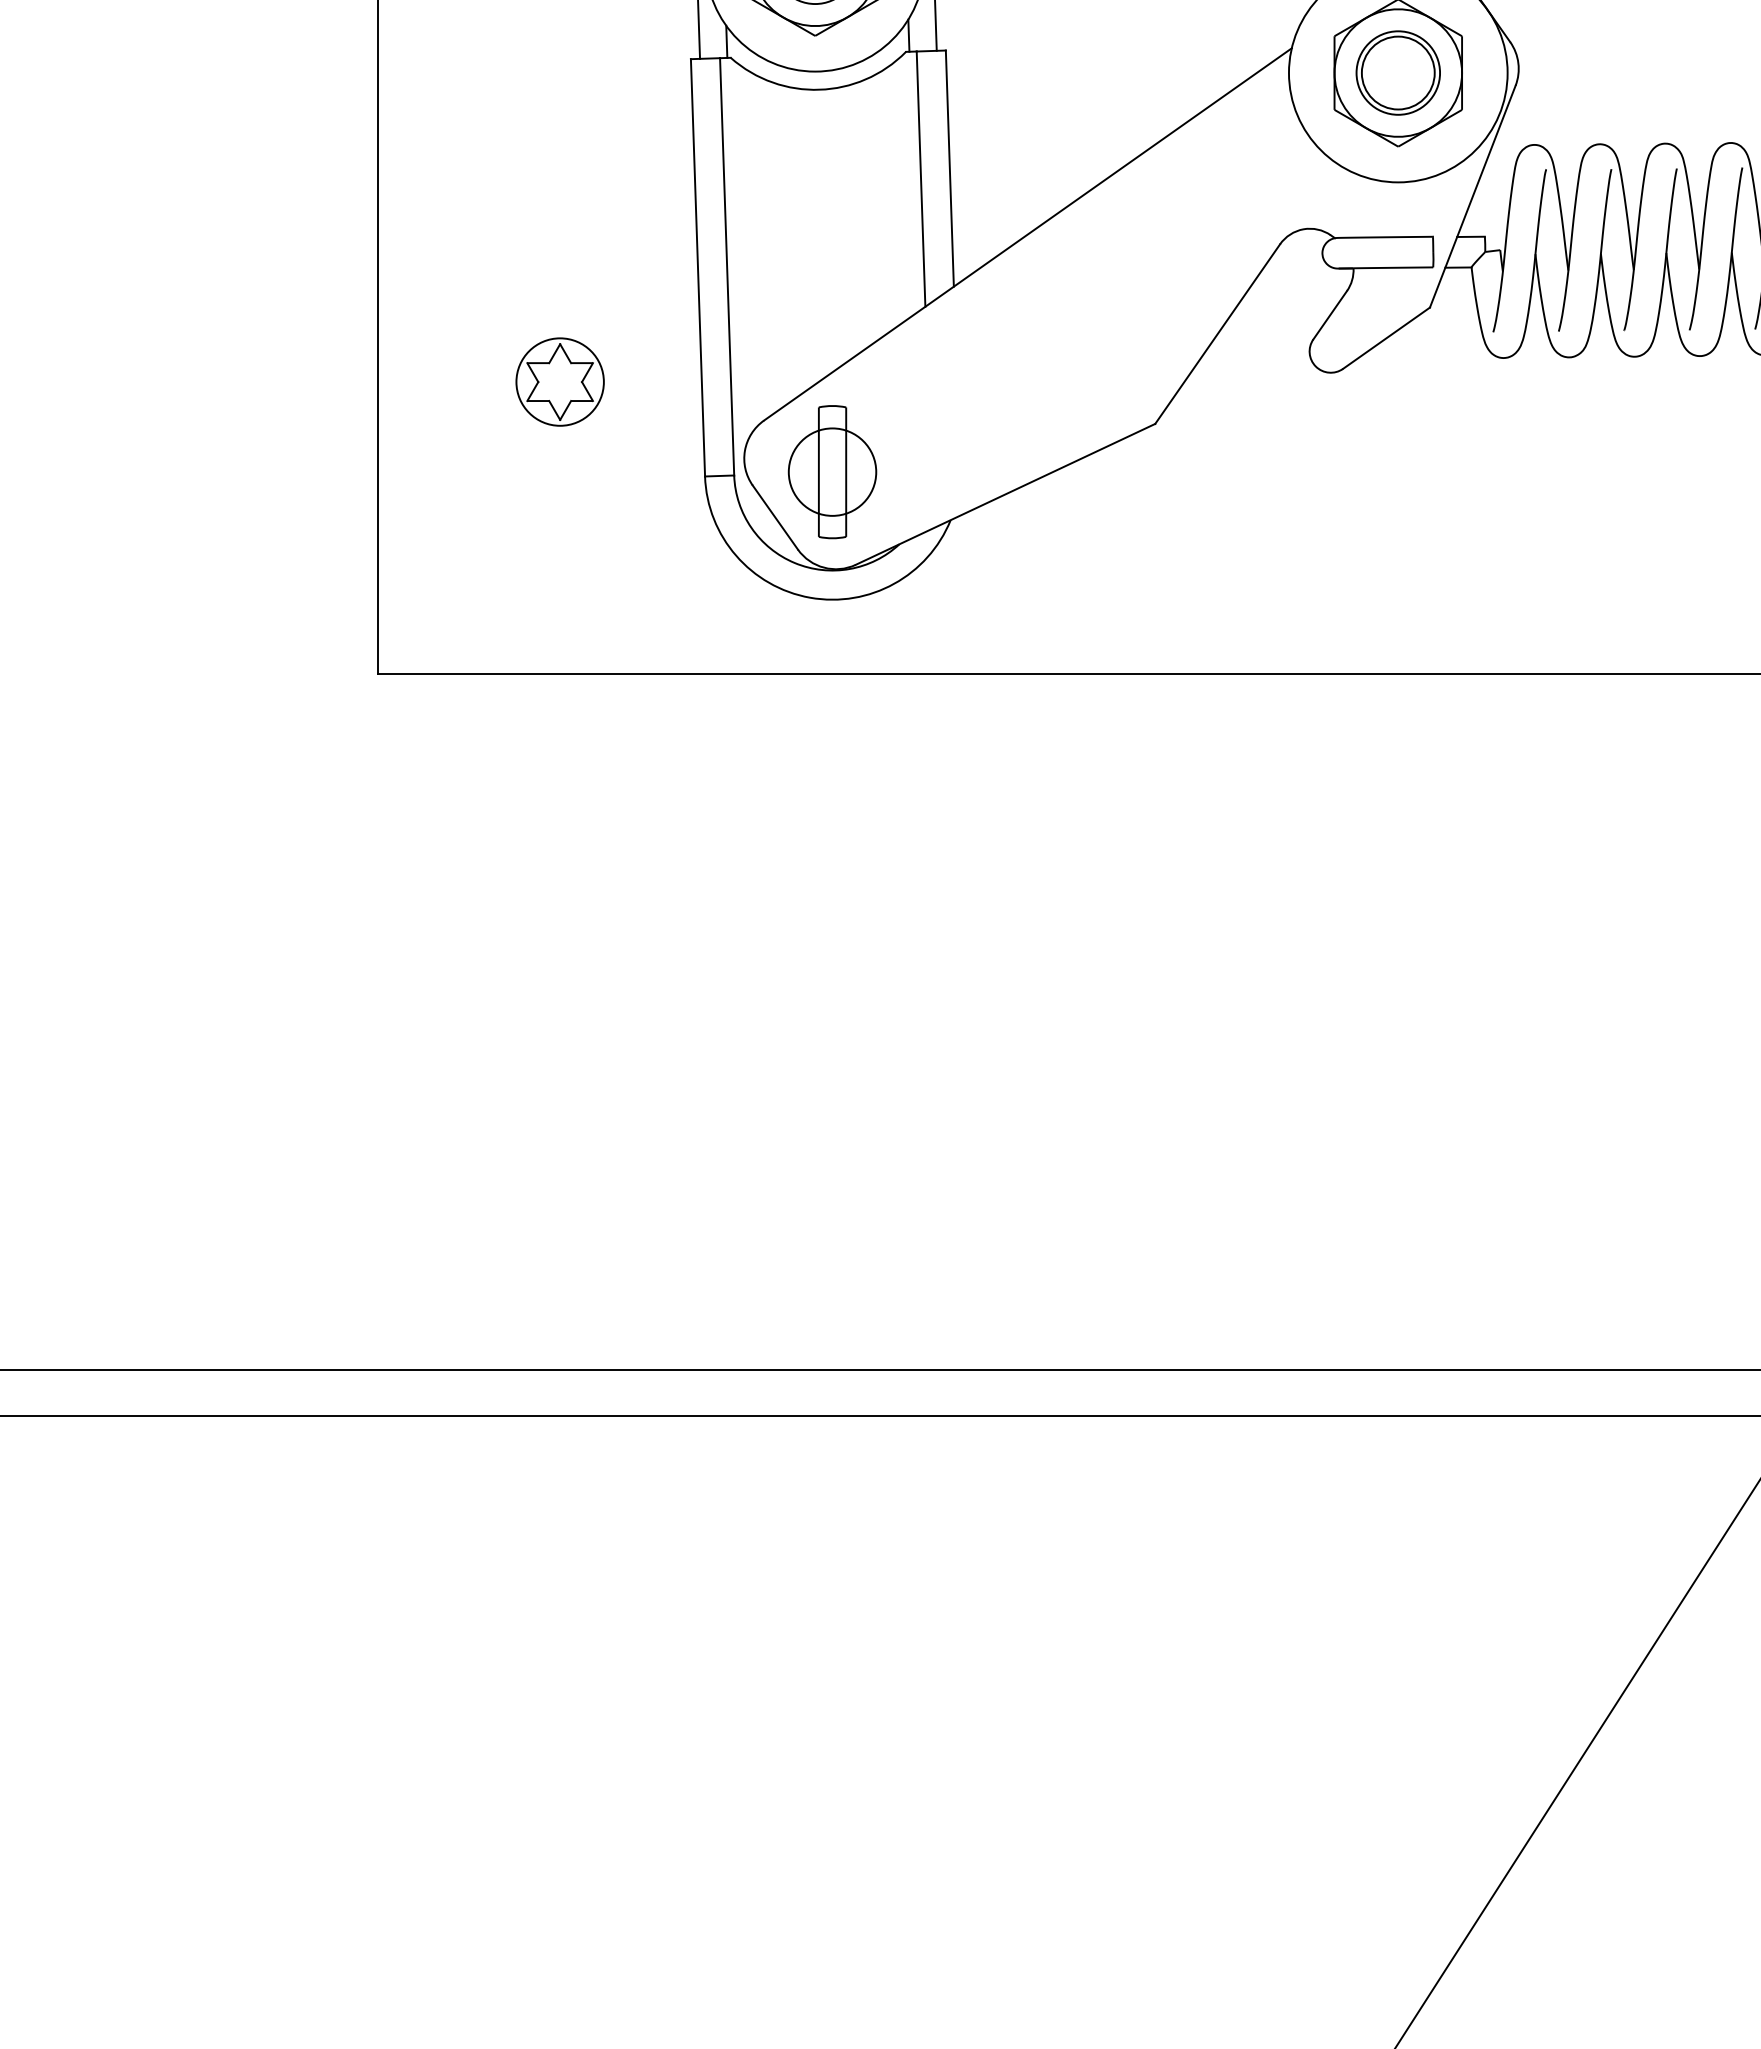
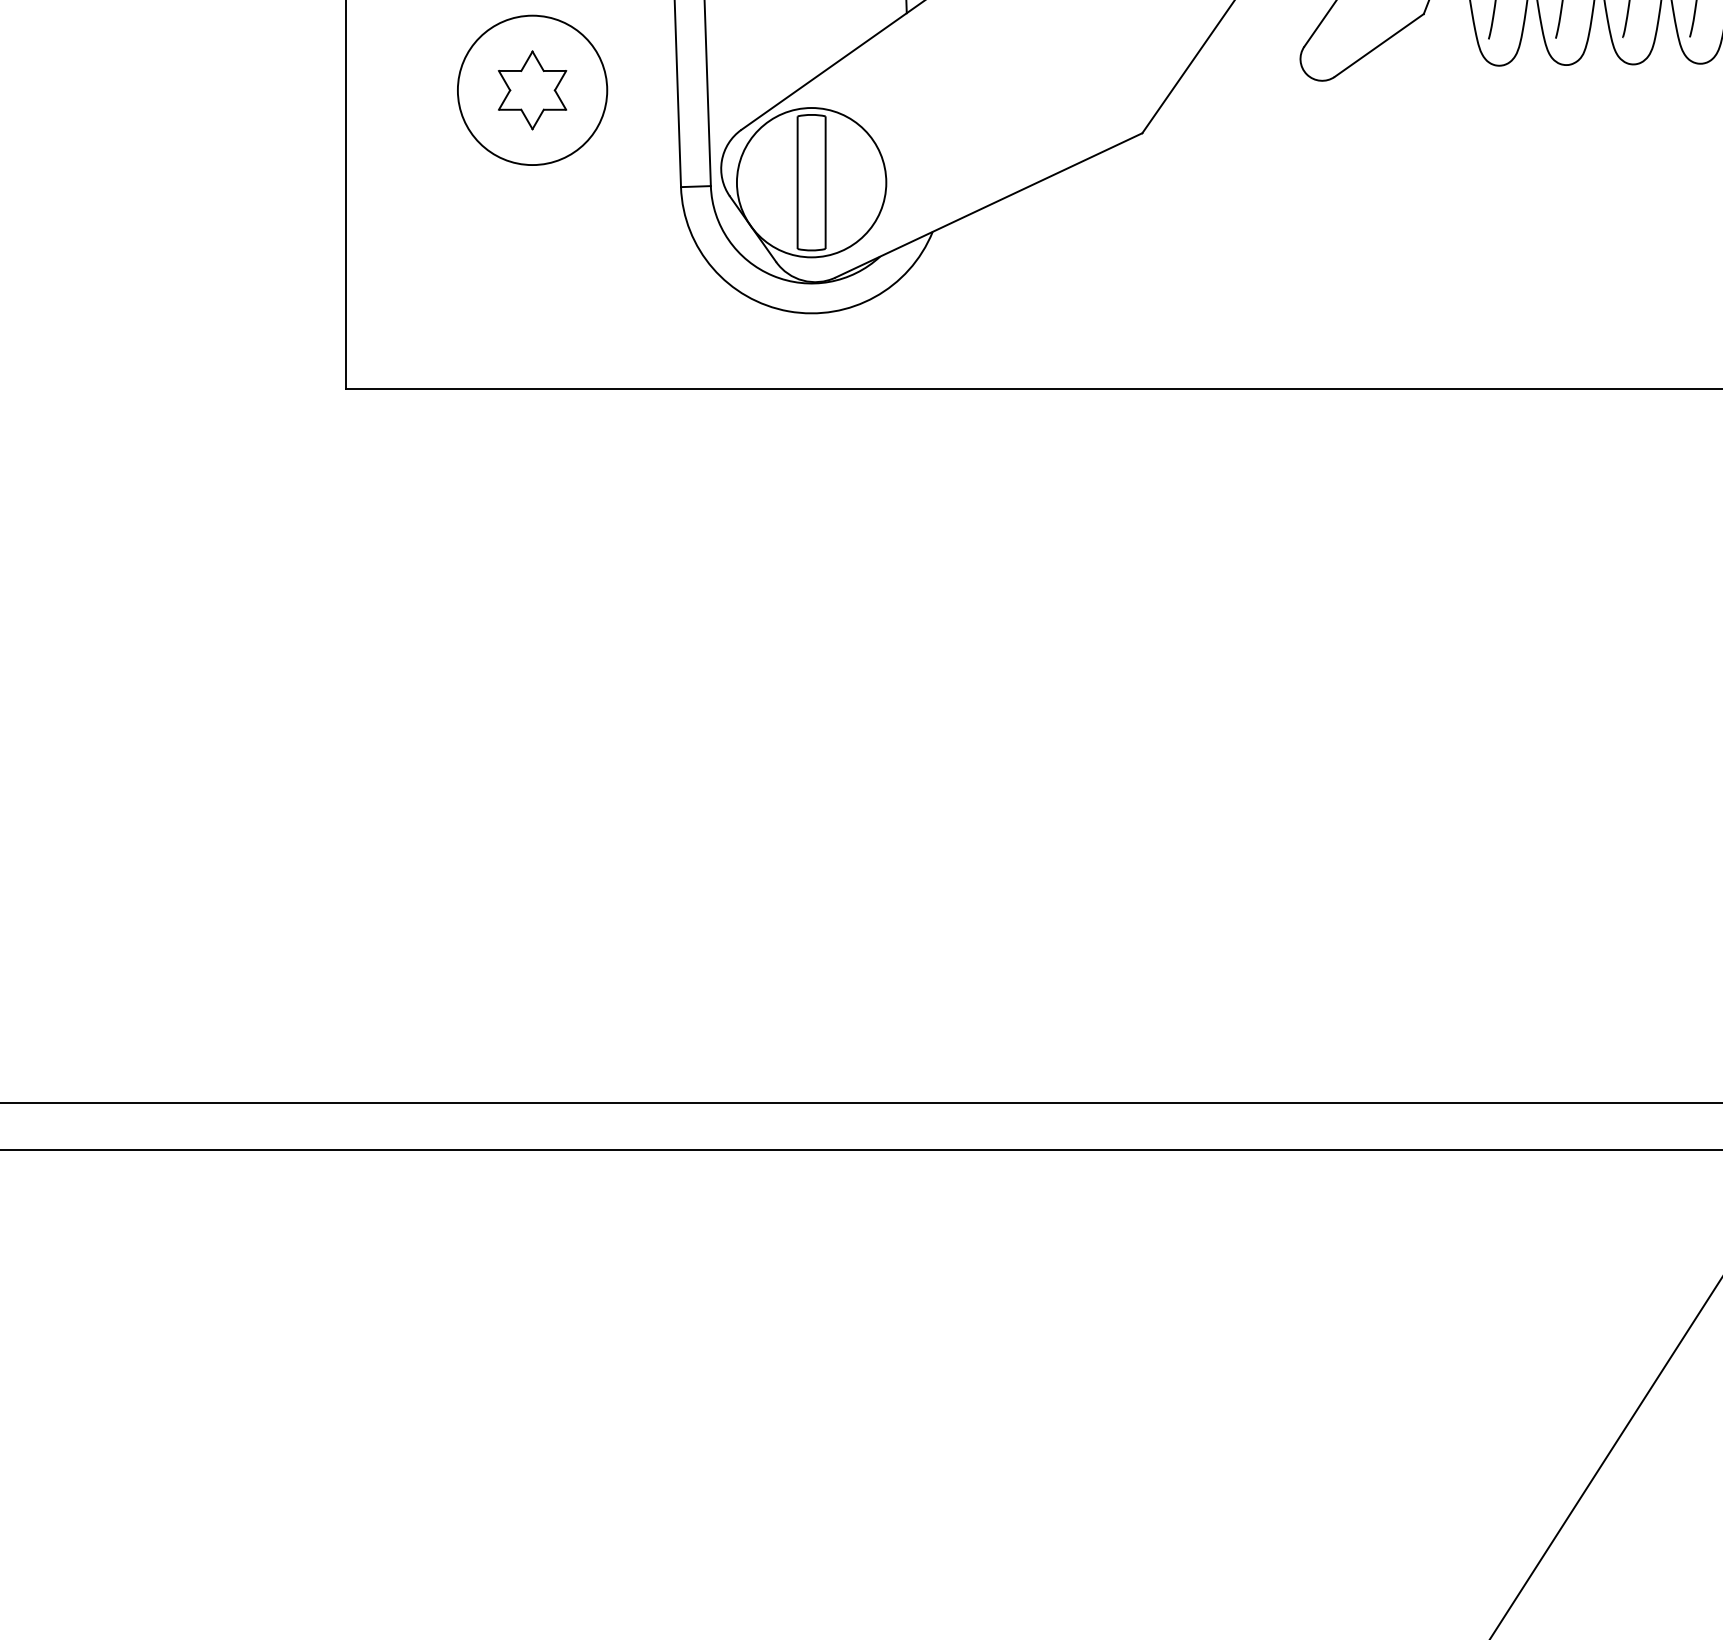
circle: (560, 381) -> (532, 89), size x1.67
circle: (832, 472) -> (811, 183), size x1.67

